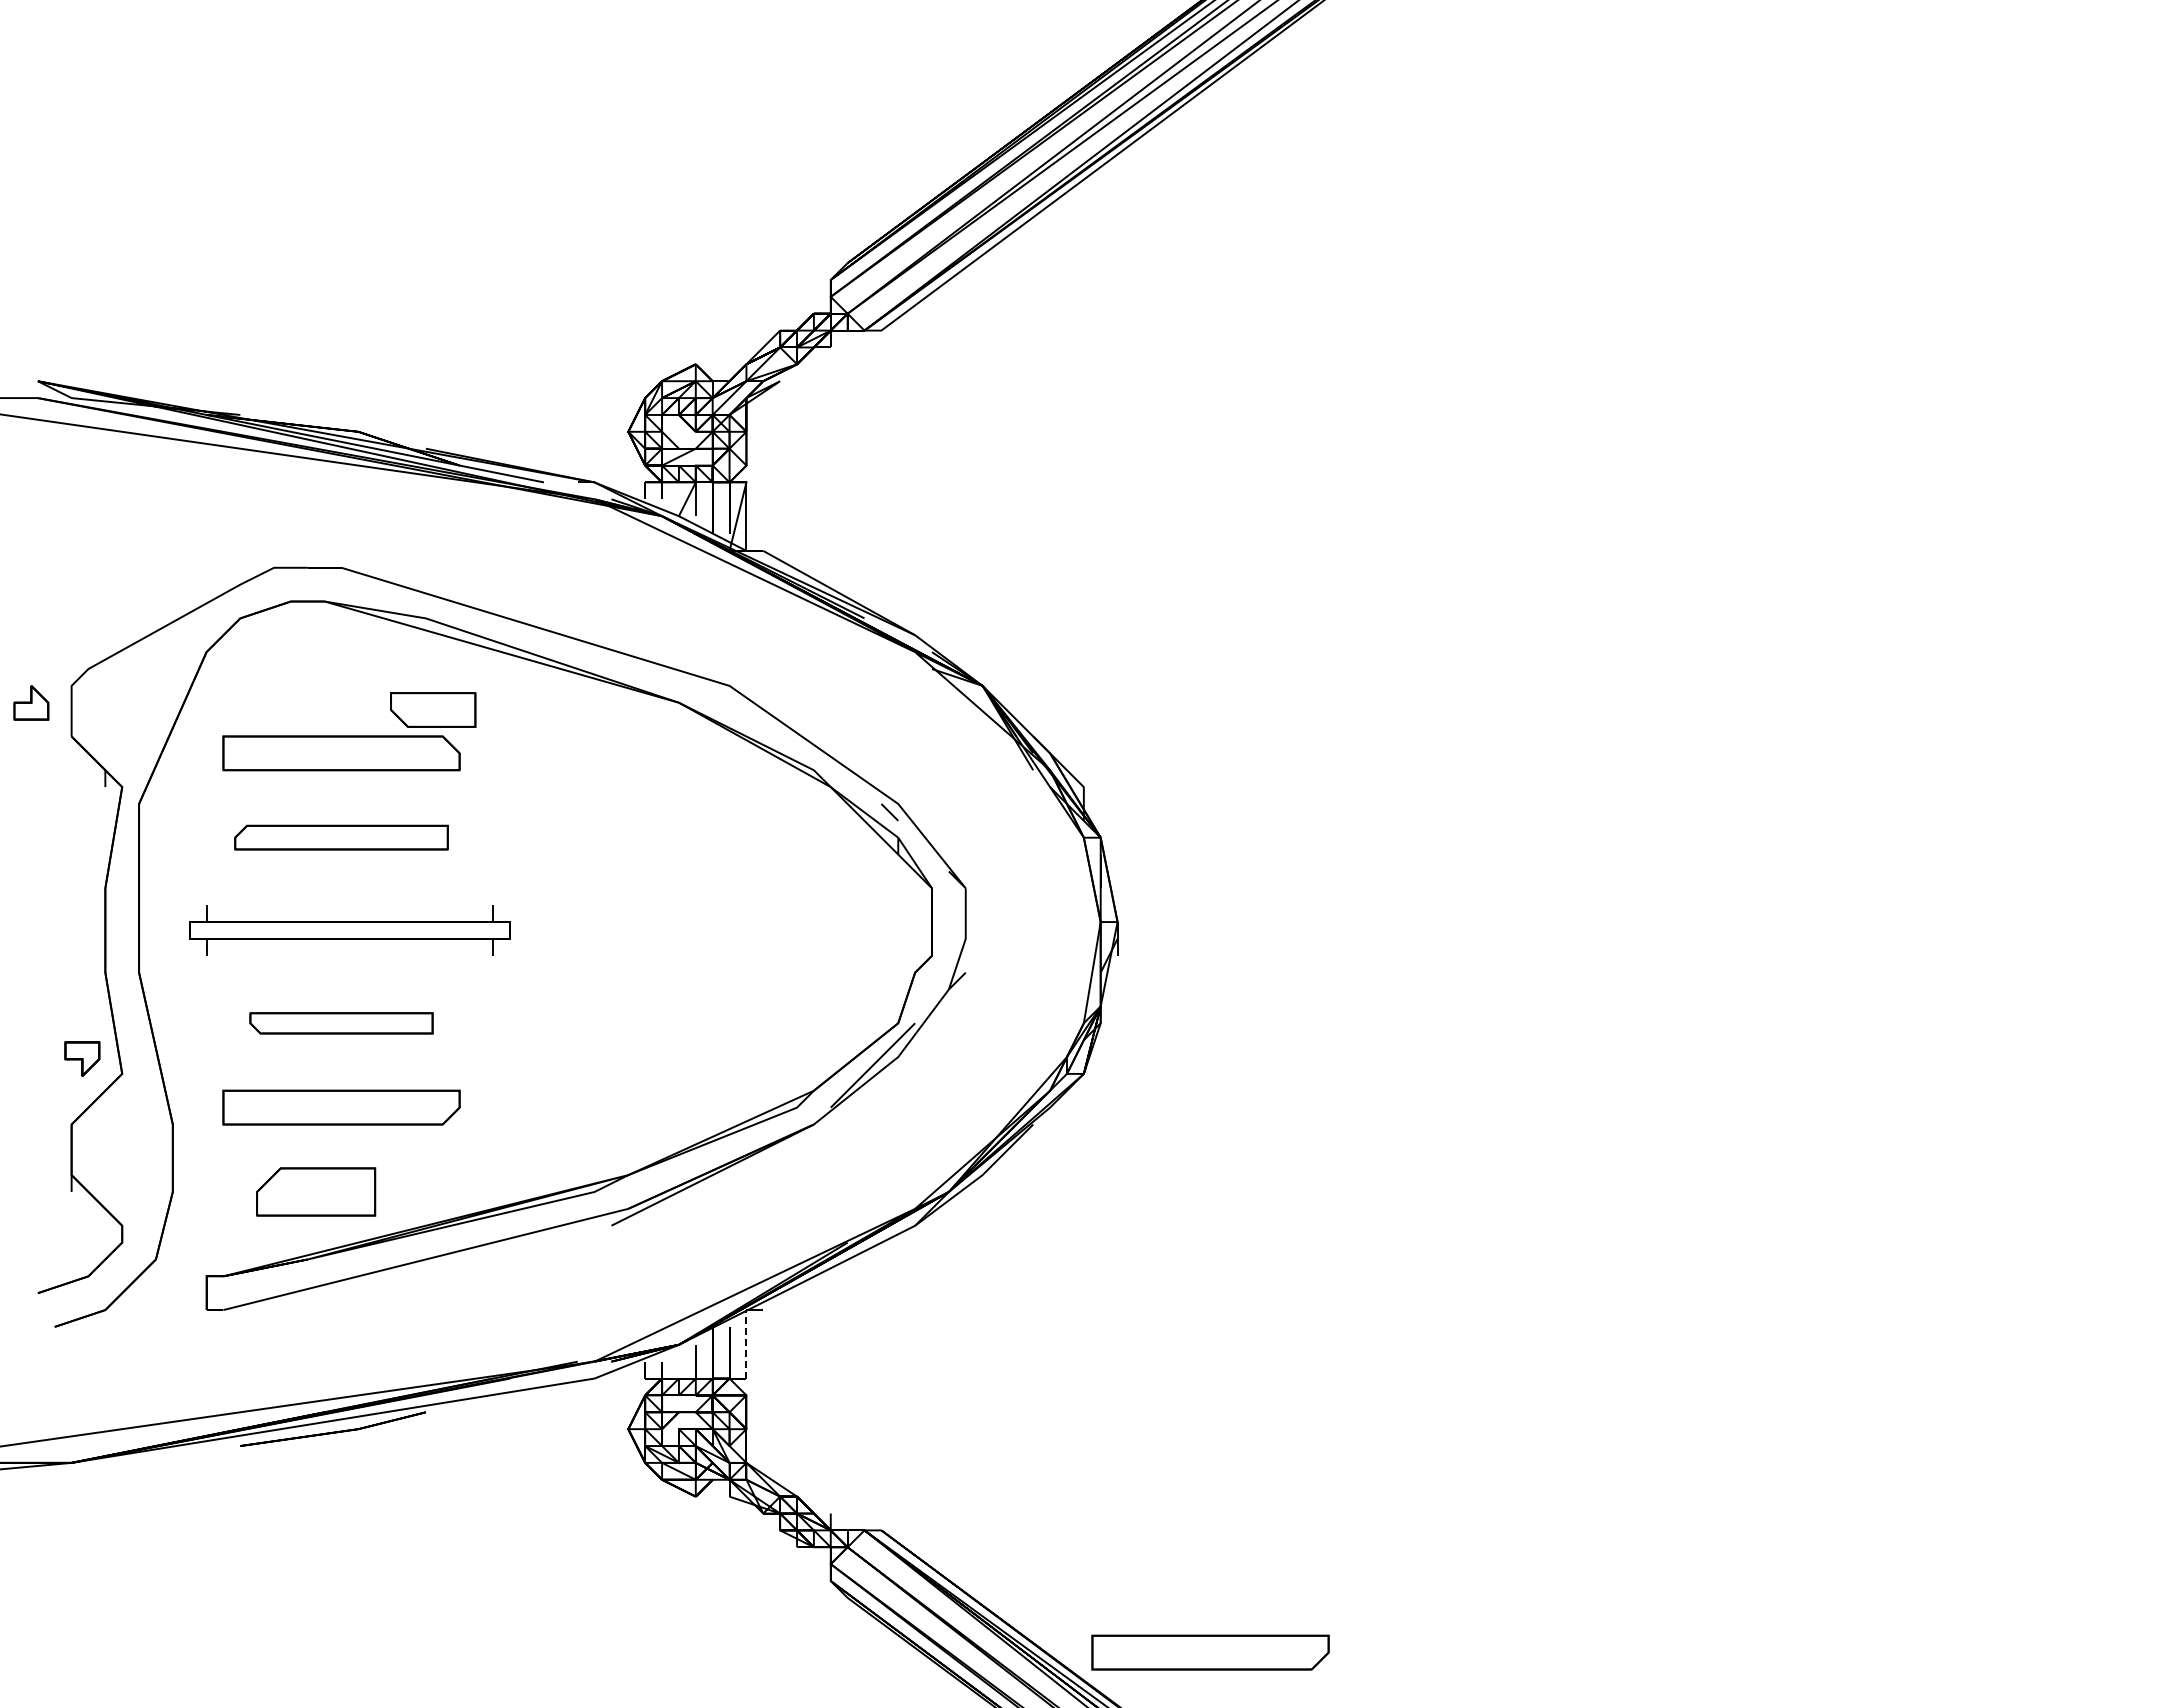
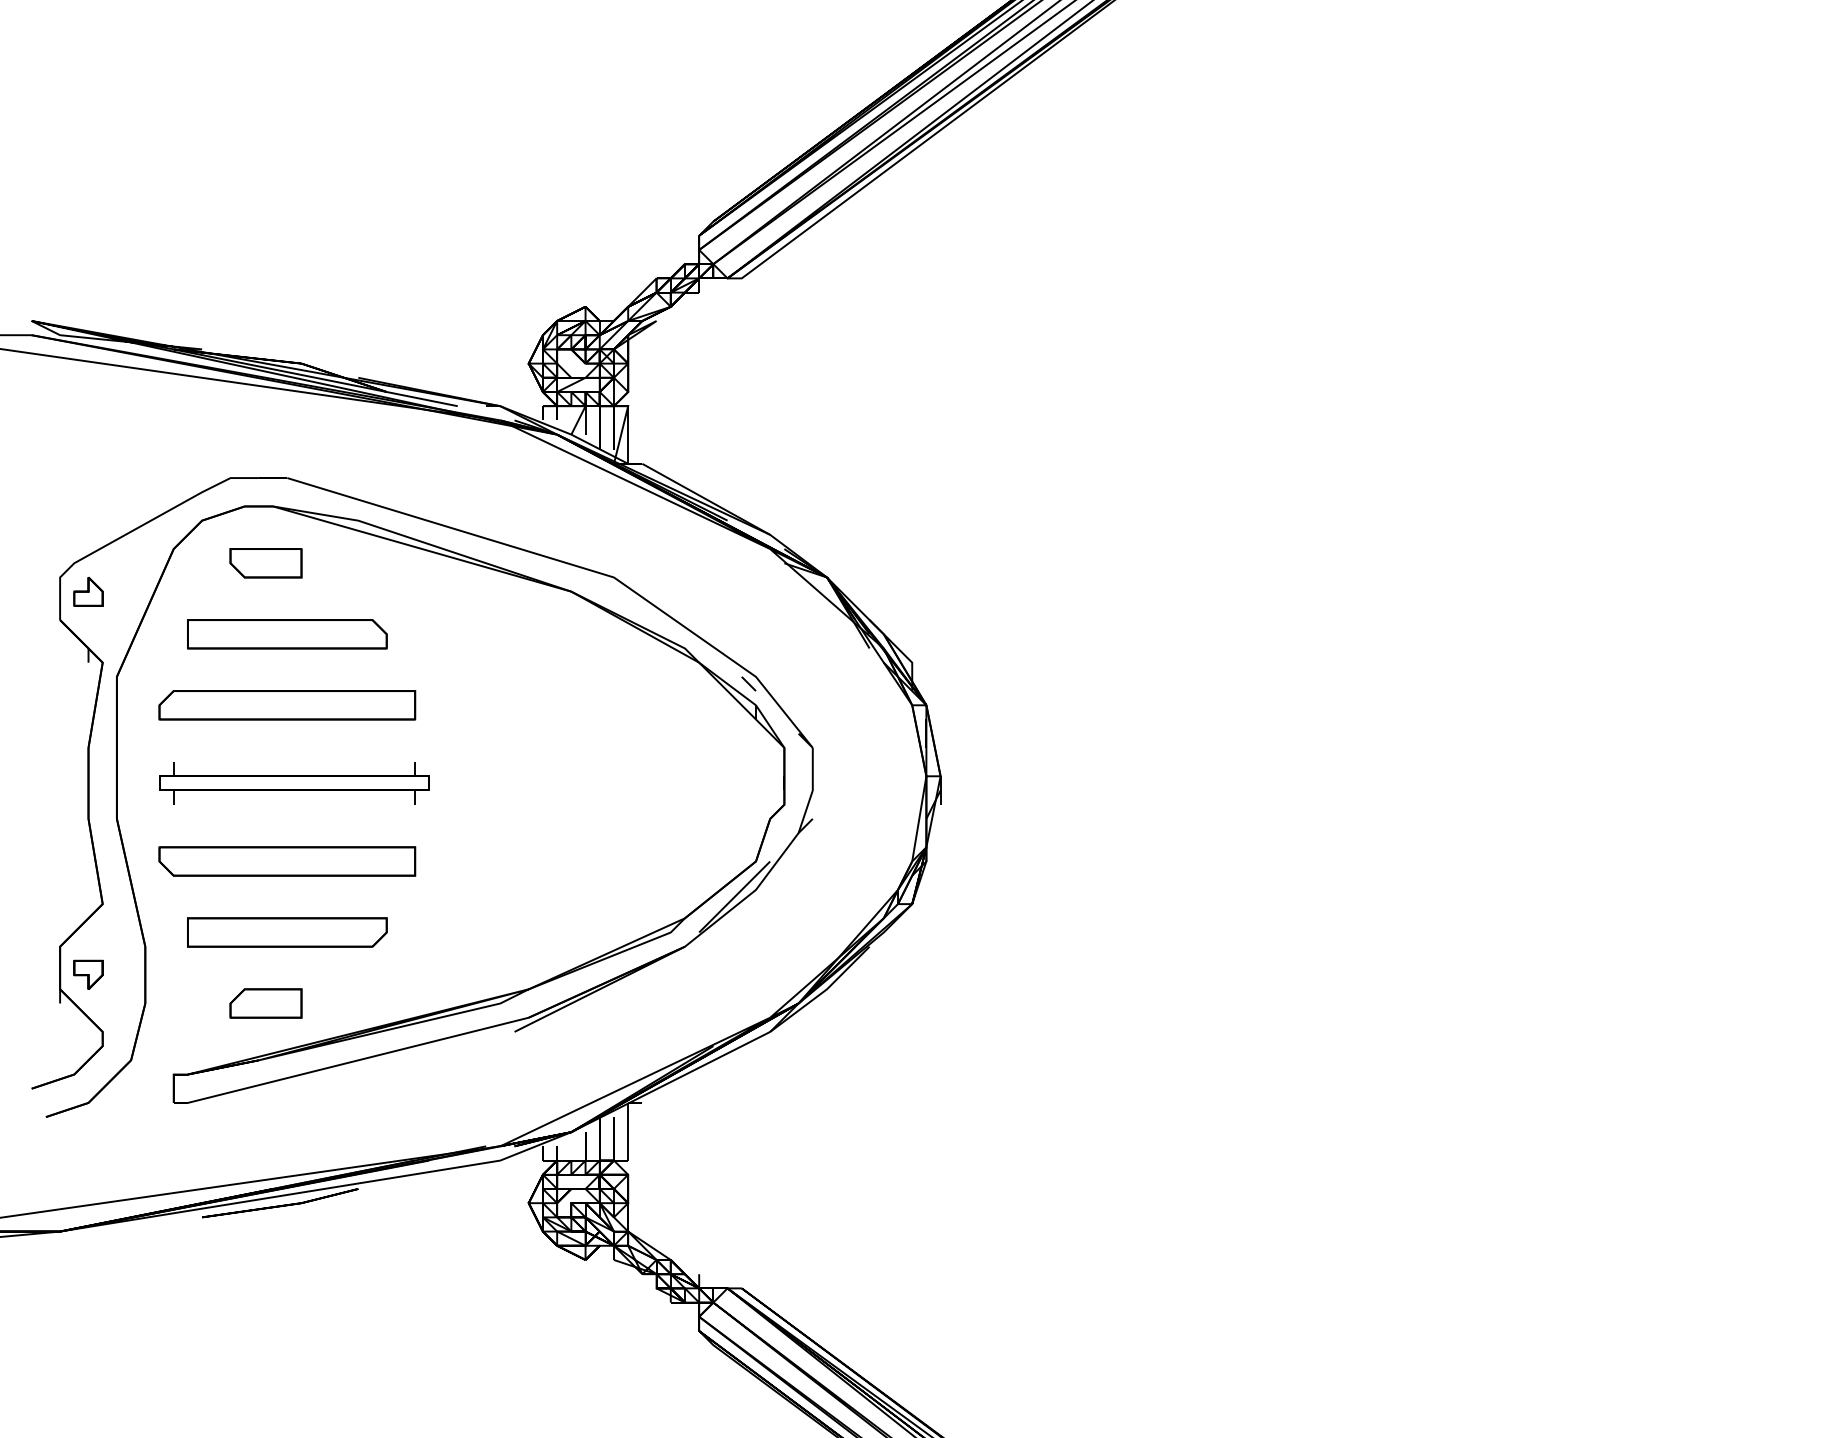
part: (31, 702) -> (88, 591), moved
part: (433, 709) -> (266, 562), moved
part: (341, 837) -> (287, 705), size x1.43
part: (341, 1023) -> (287, 861), size x1.67
part: (82, 1058) -> (88, 974), moved
part: (316, 1191) -> (266, 1003), size x0.71
line: (746, 1343) -> (628, 1131), dashed -> solid
part: (1210, 1652) -> (1018, 1391), removed

